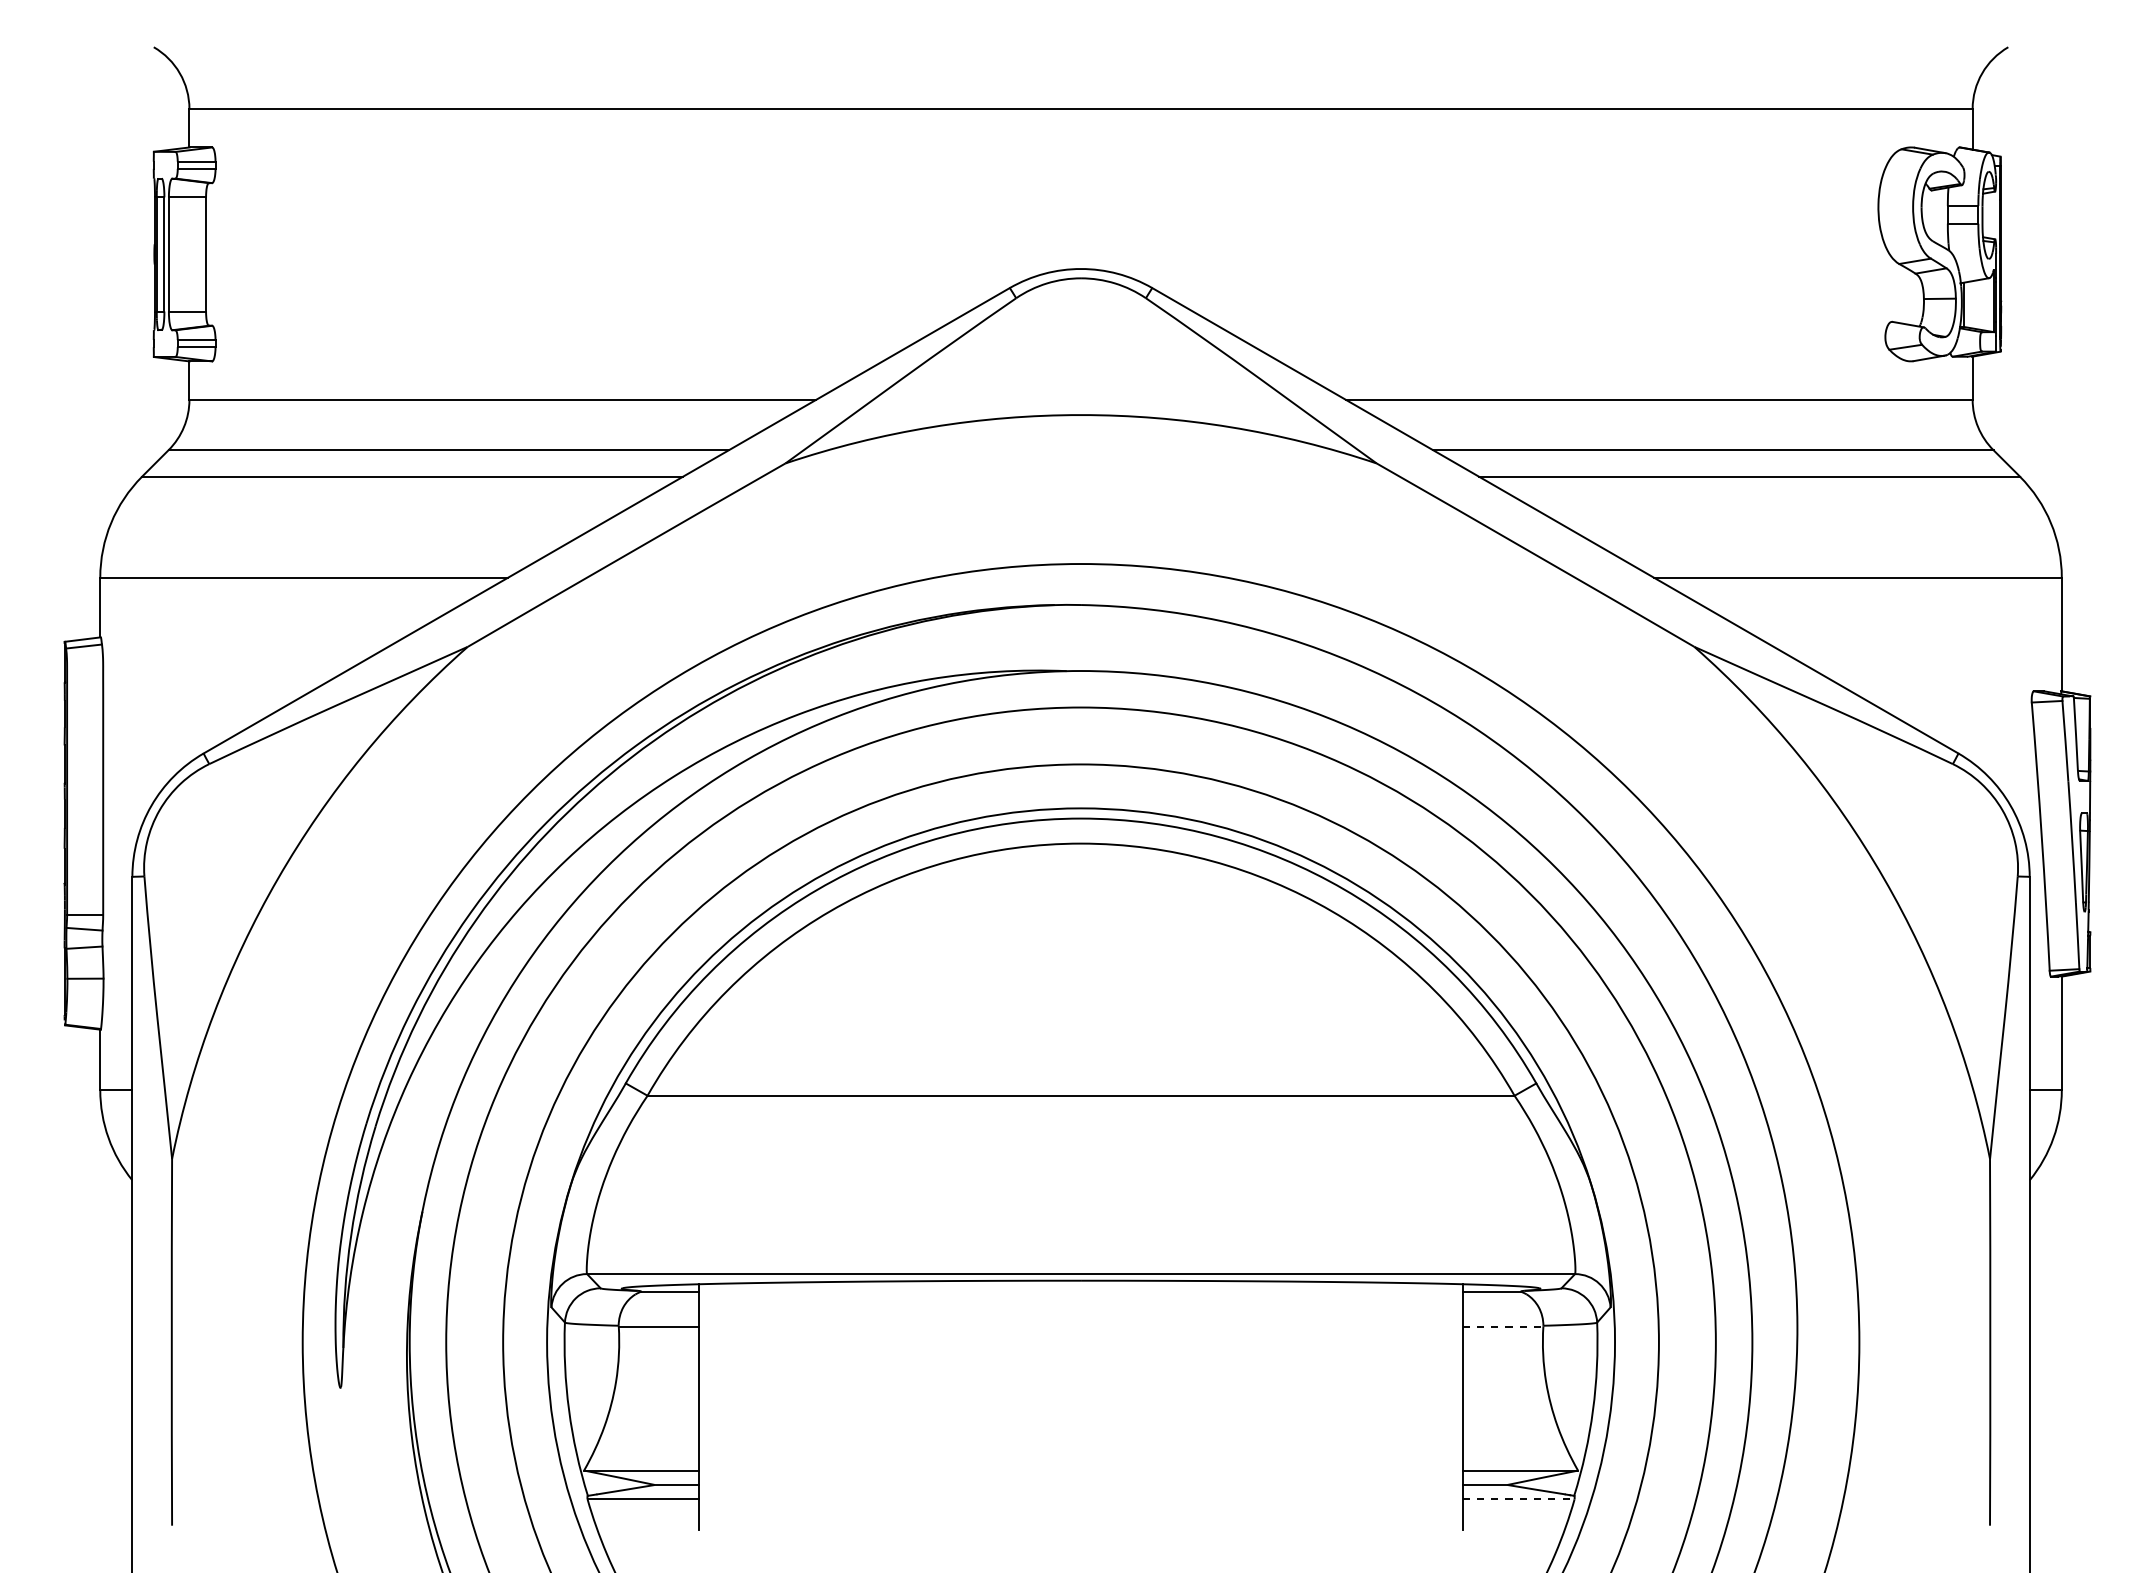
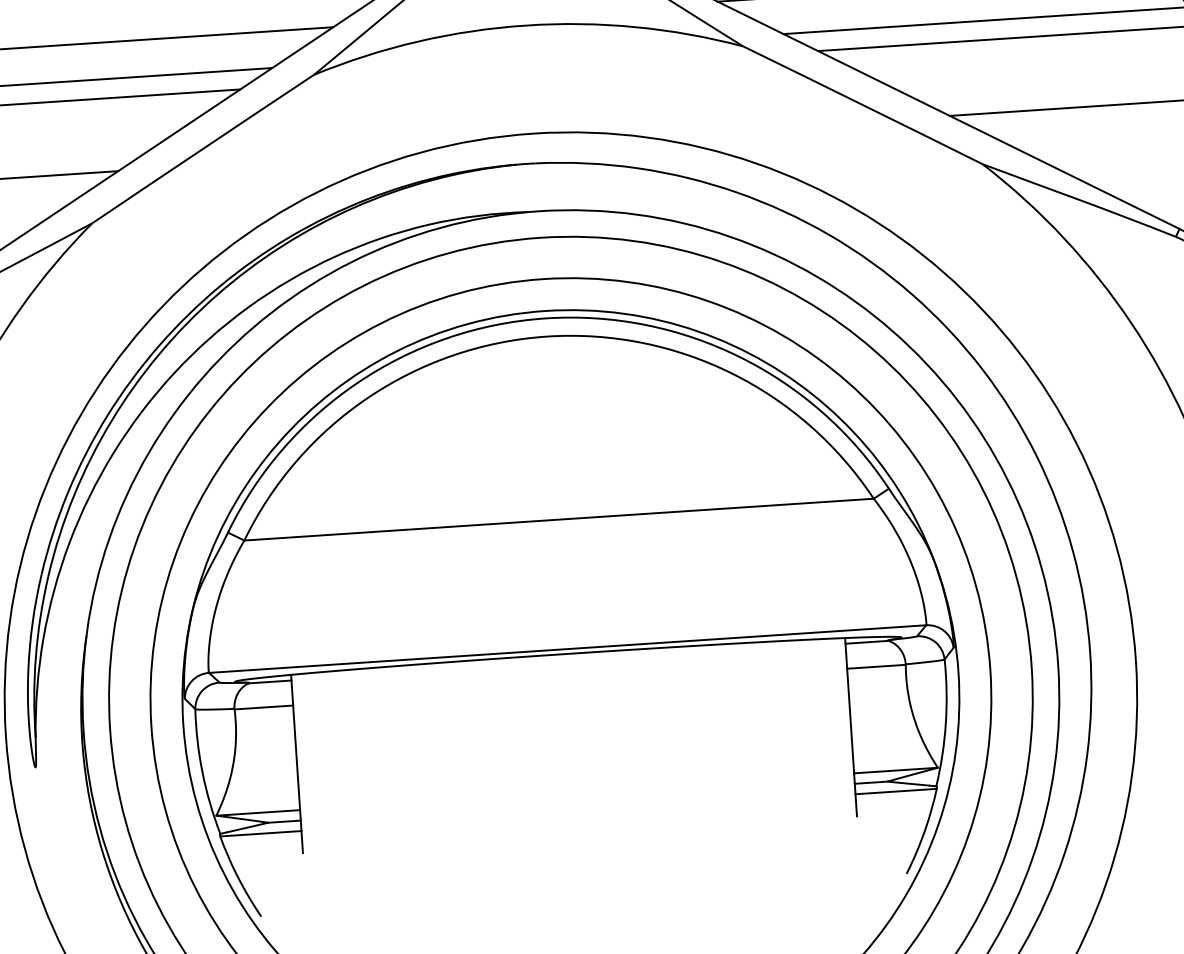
line: (1503, 1326) -> (876, 666), dashed -> solid
line: (1518, 1499) -> (896, 791), dashed -> solid

